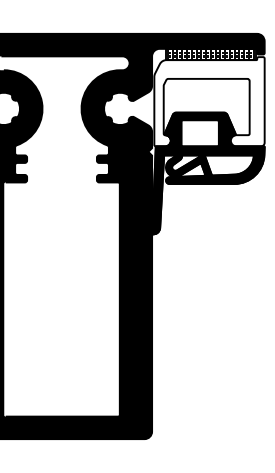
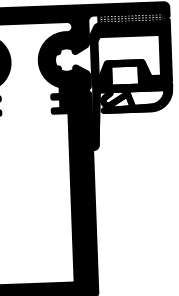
fill: (209, 101) -> (131, 52), added

